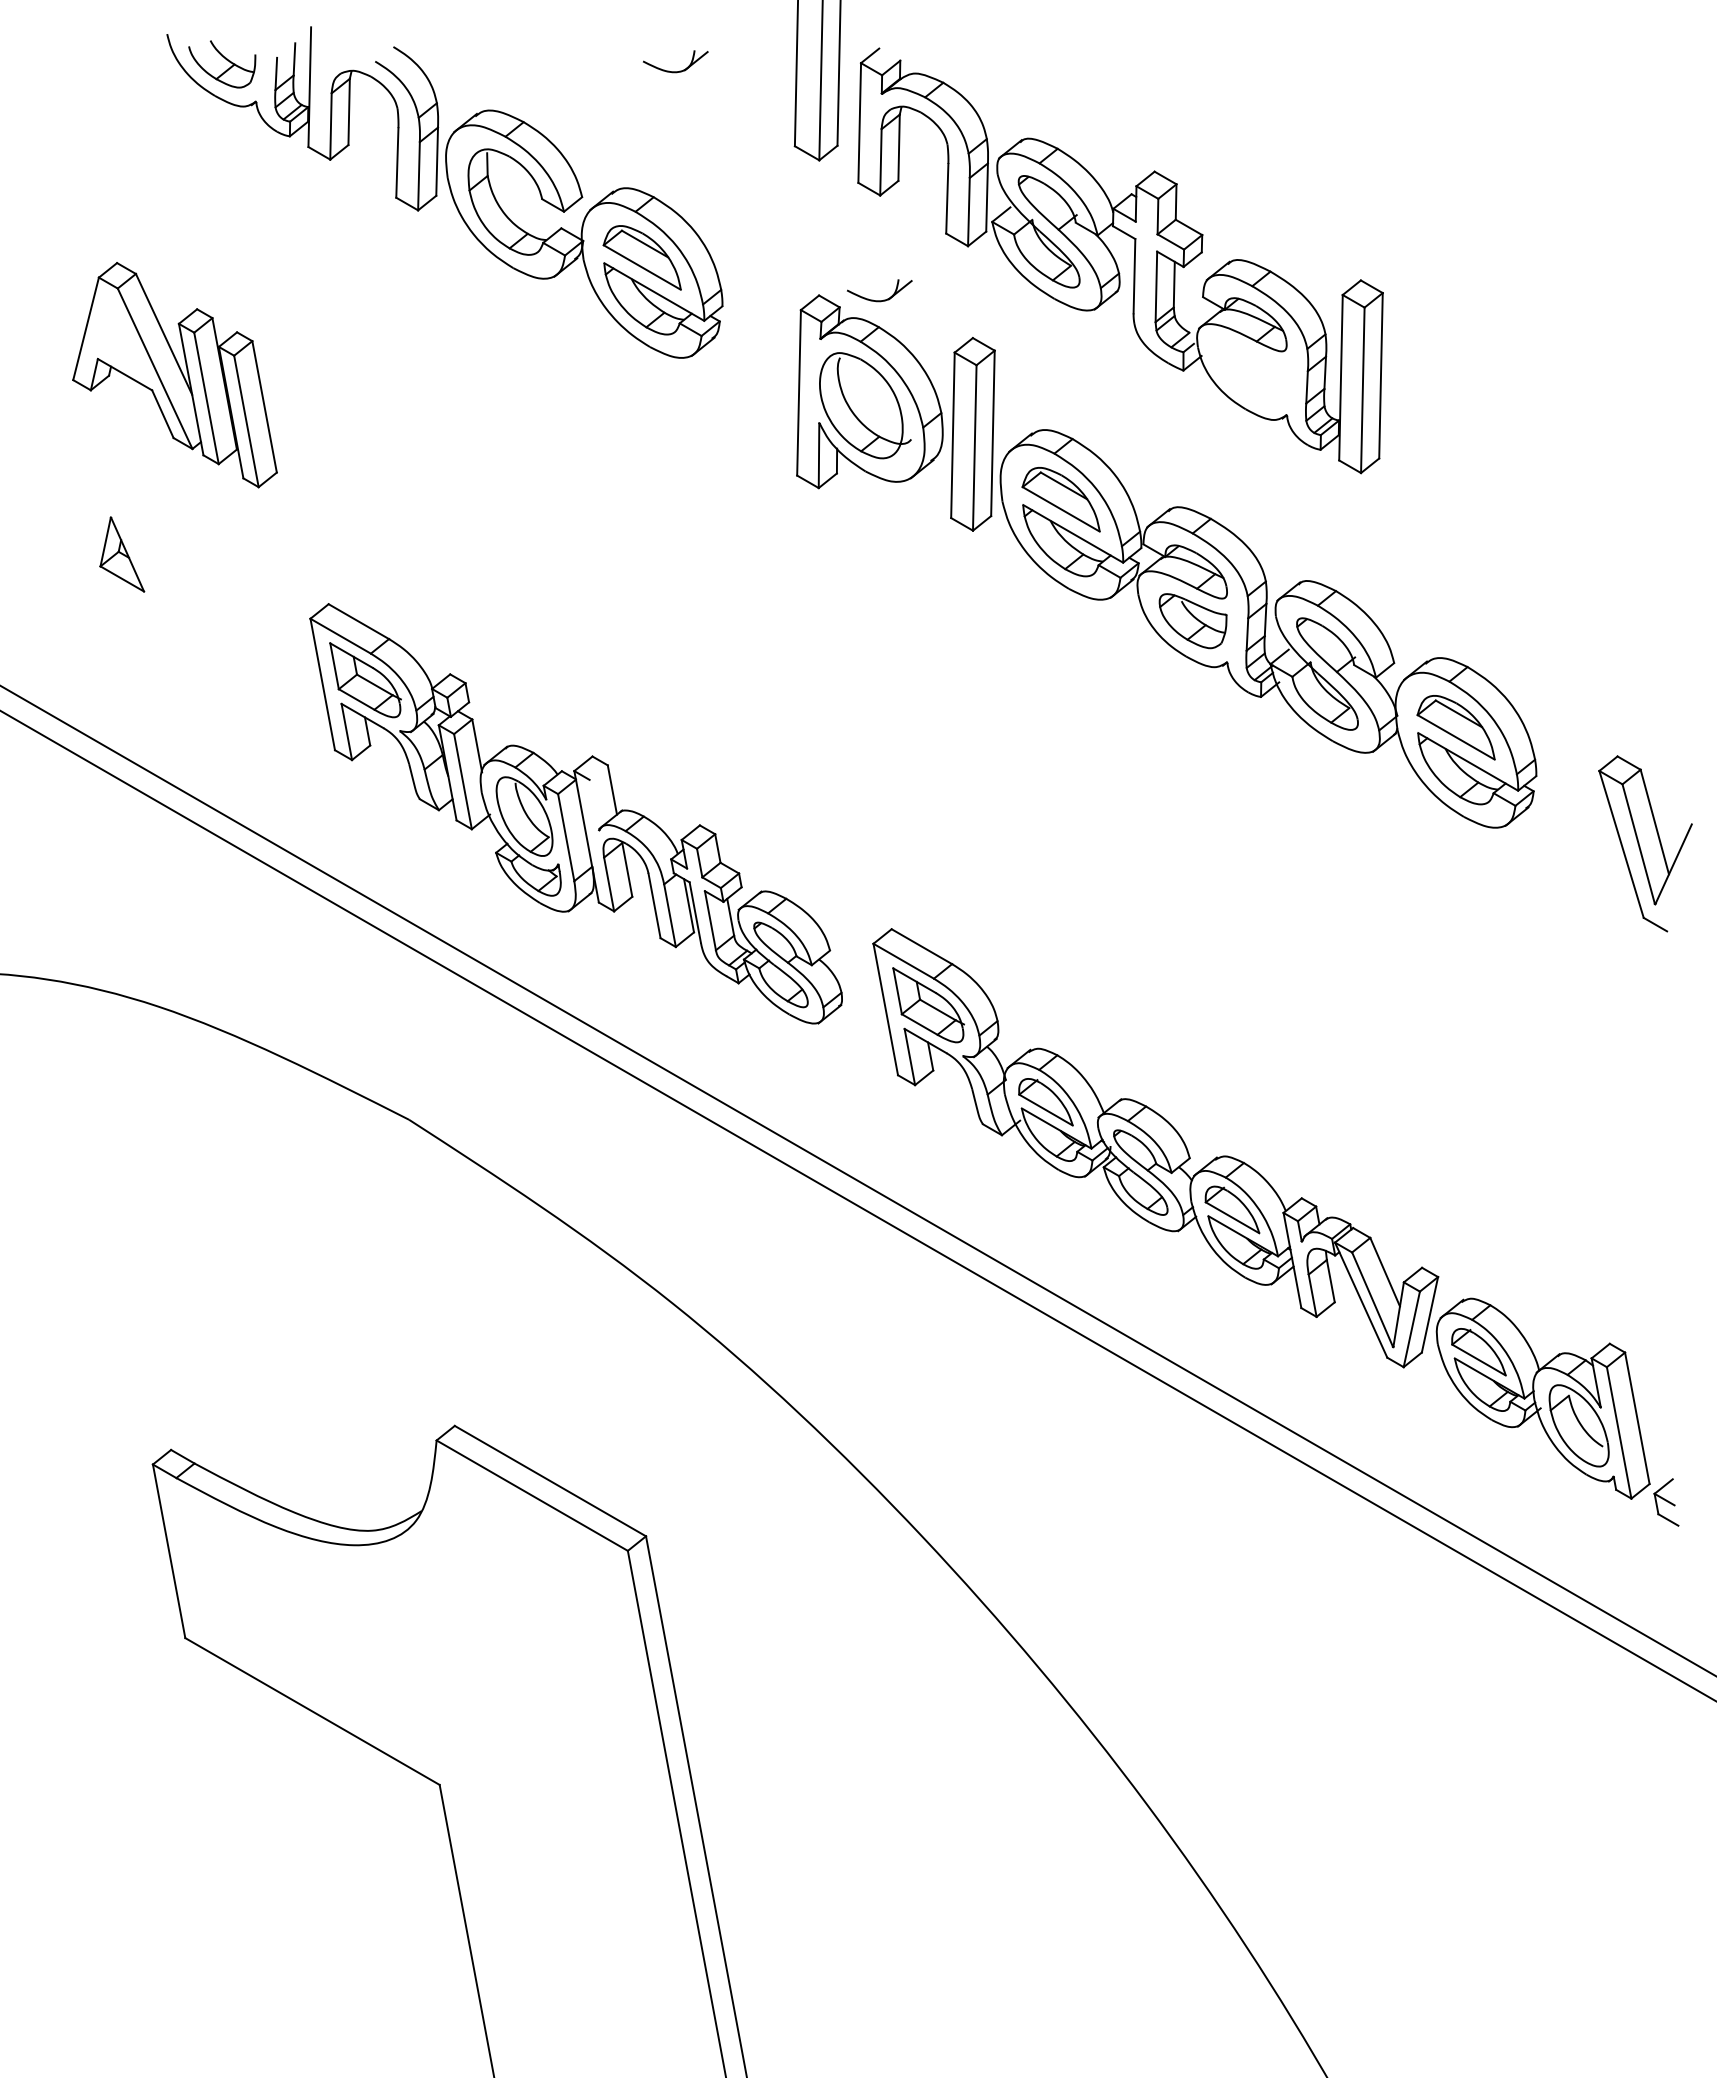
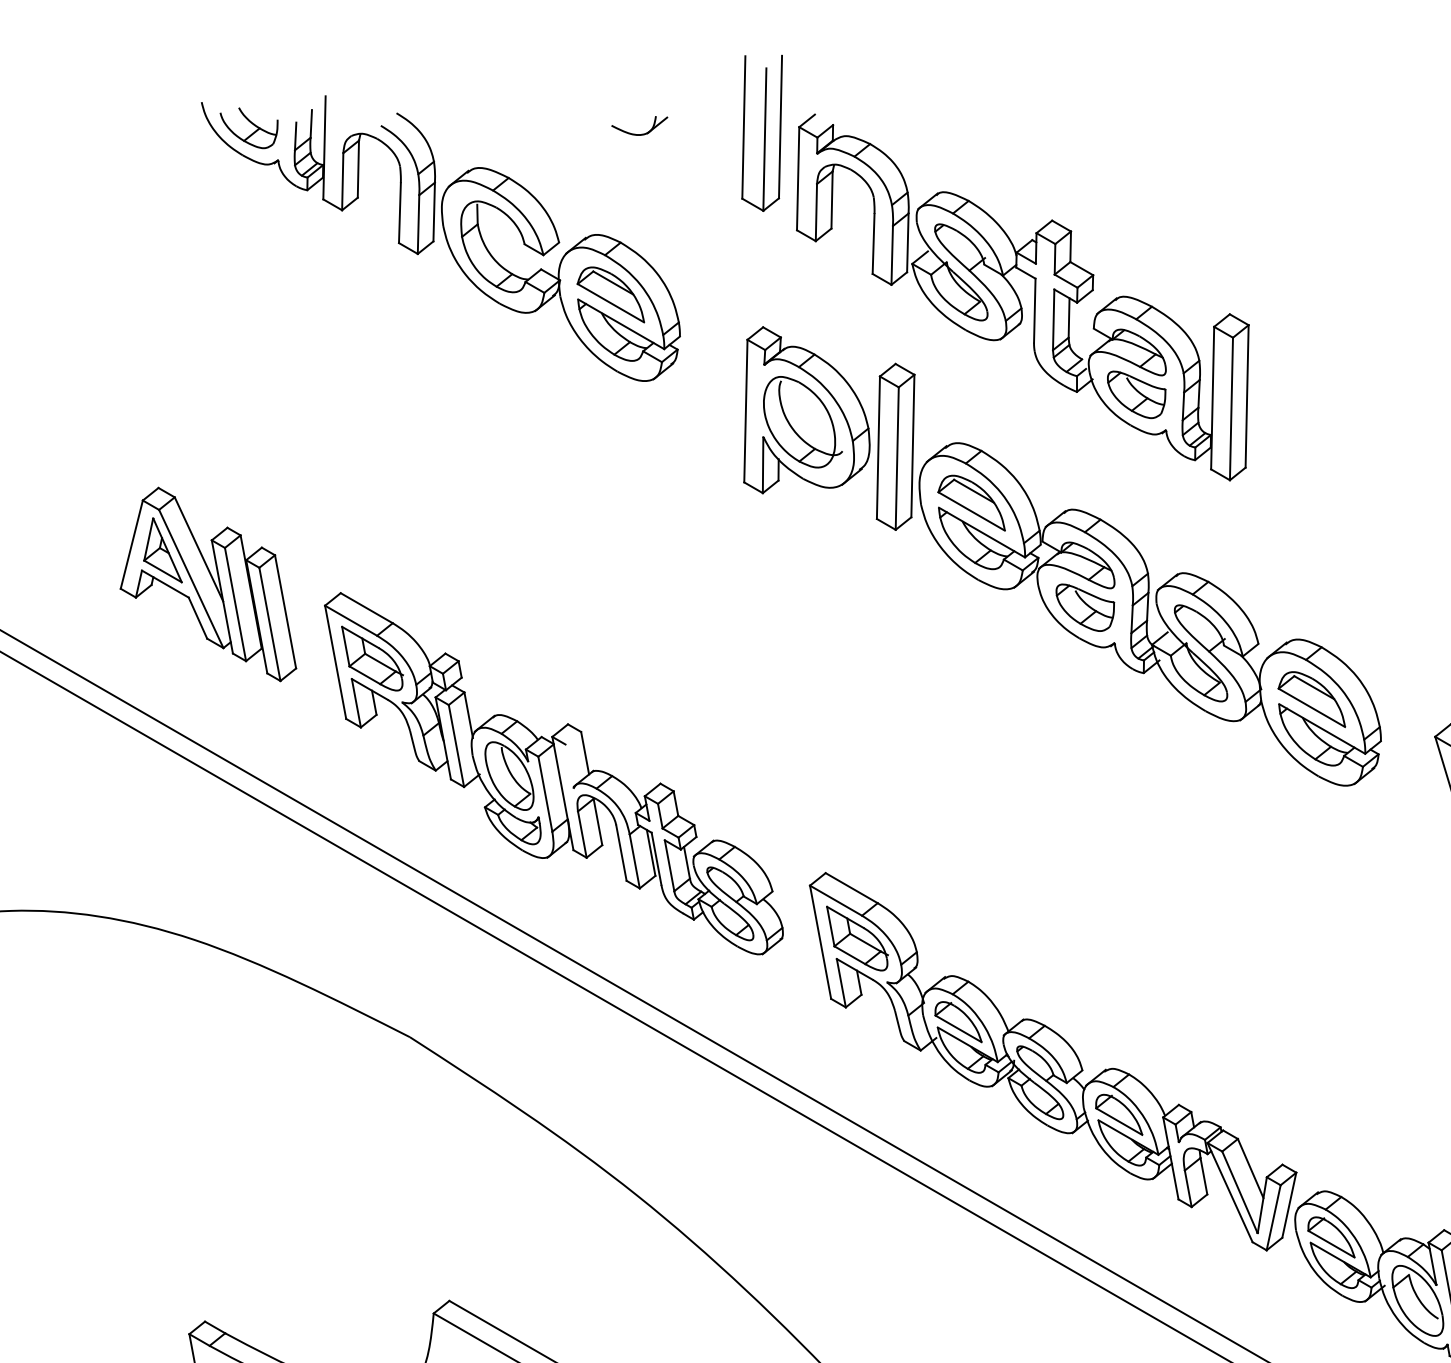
part: (883, 299) -> (818, 330), removed
part: (1252, 373) -> (1136, 394), added
part: (174, 375) -> (207, 584), moved

